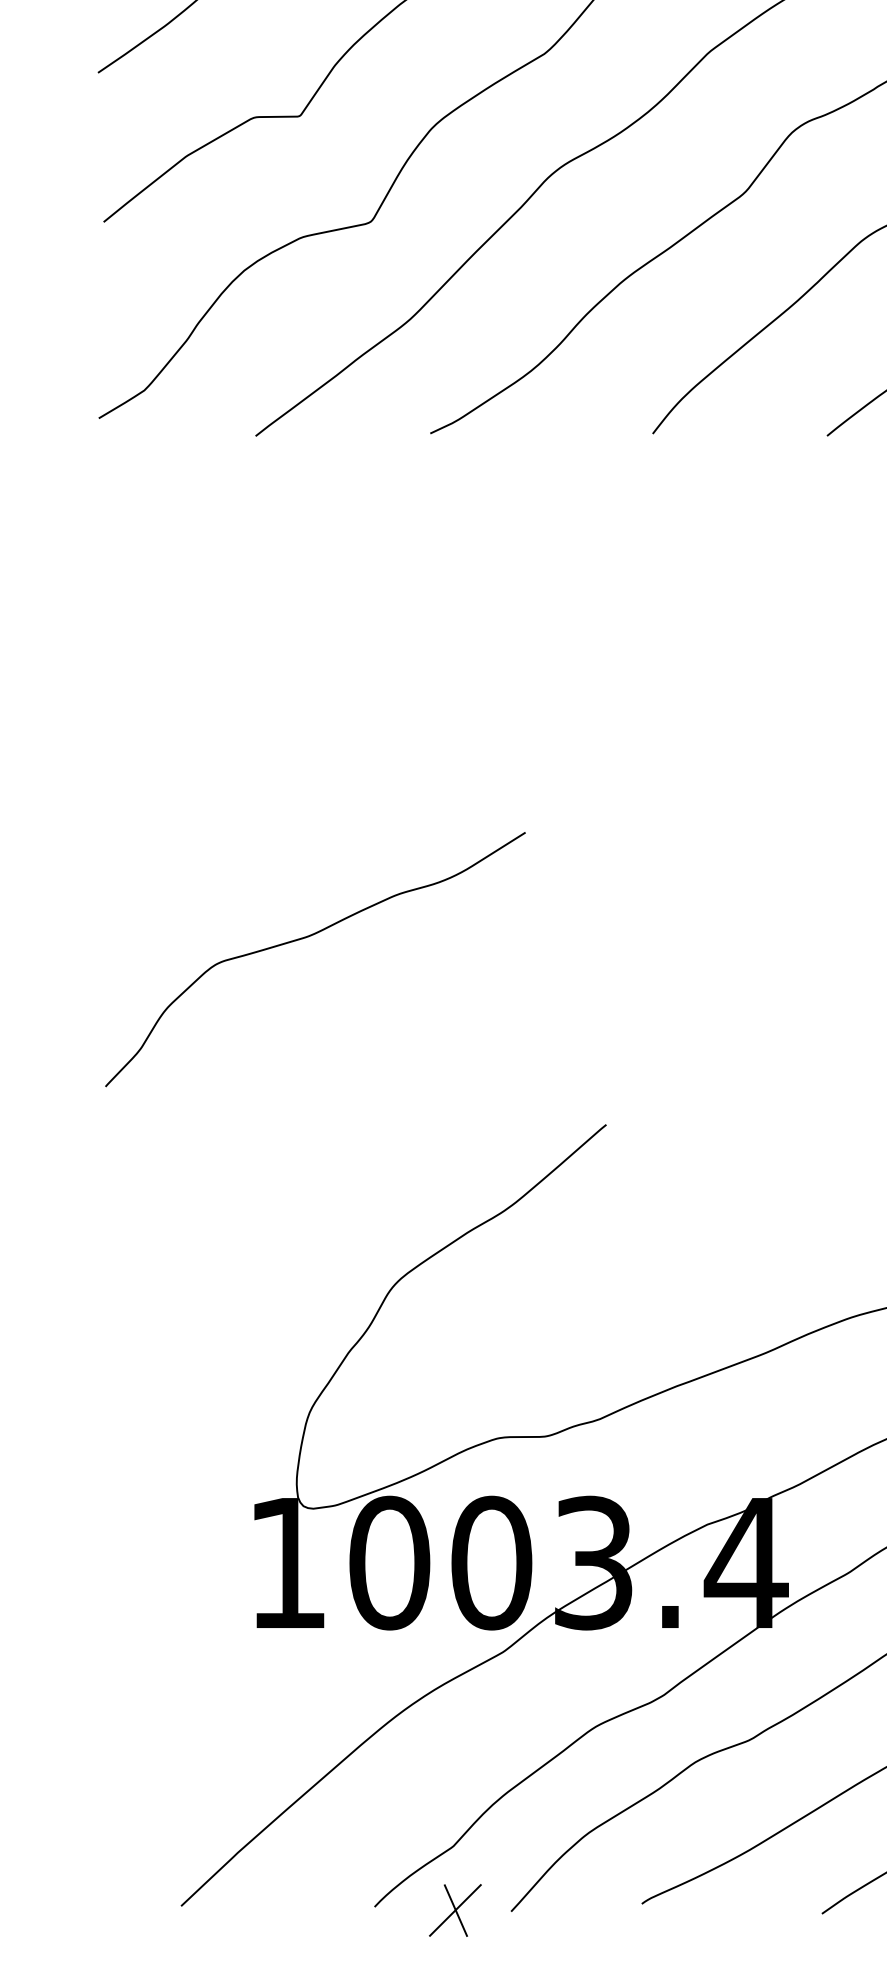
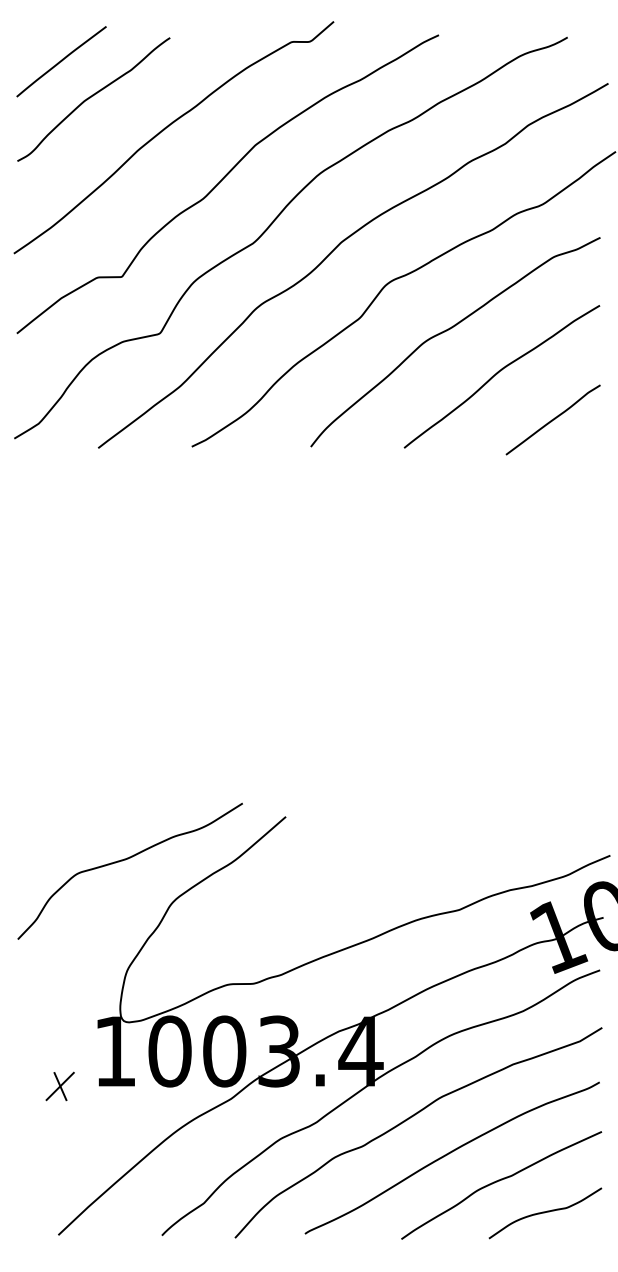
curve: (306, 939) -> (125, 860), moved
part: (454, 1910) -> (59, 1086), moved

